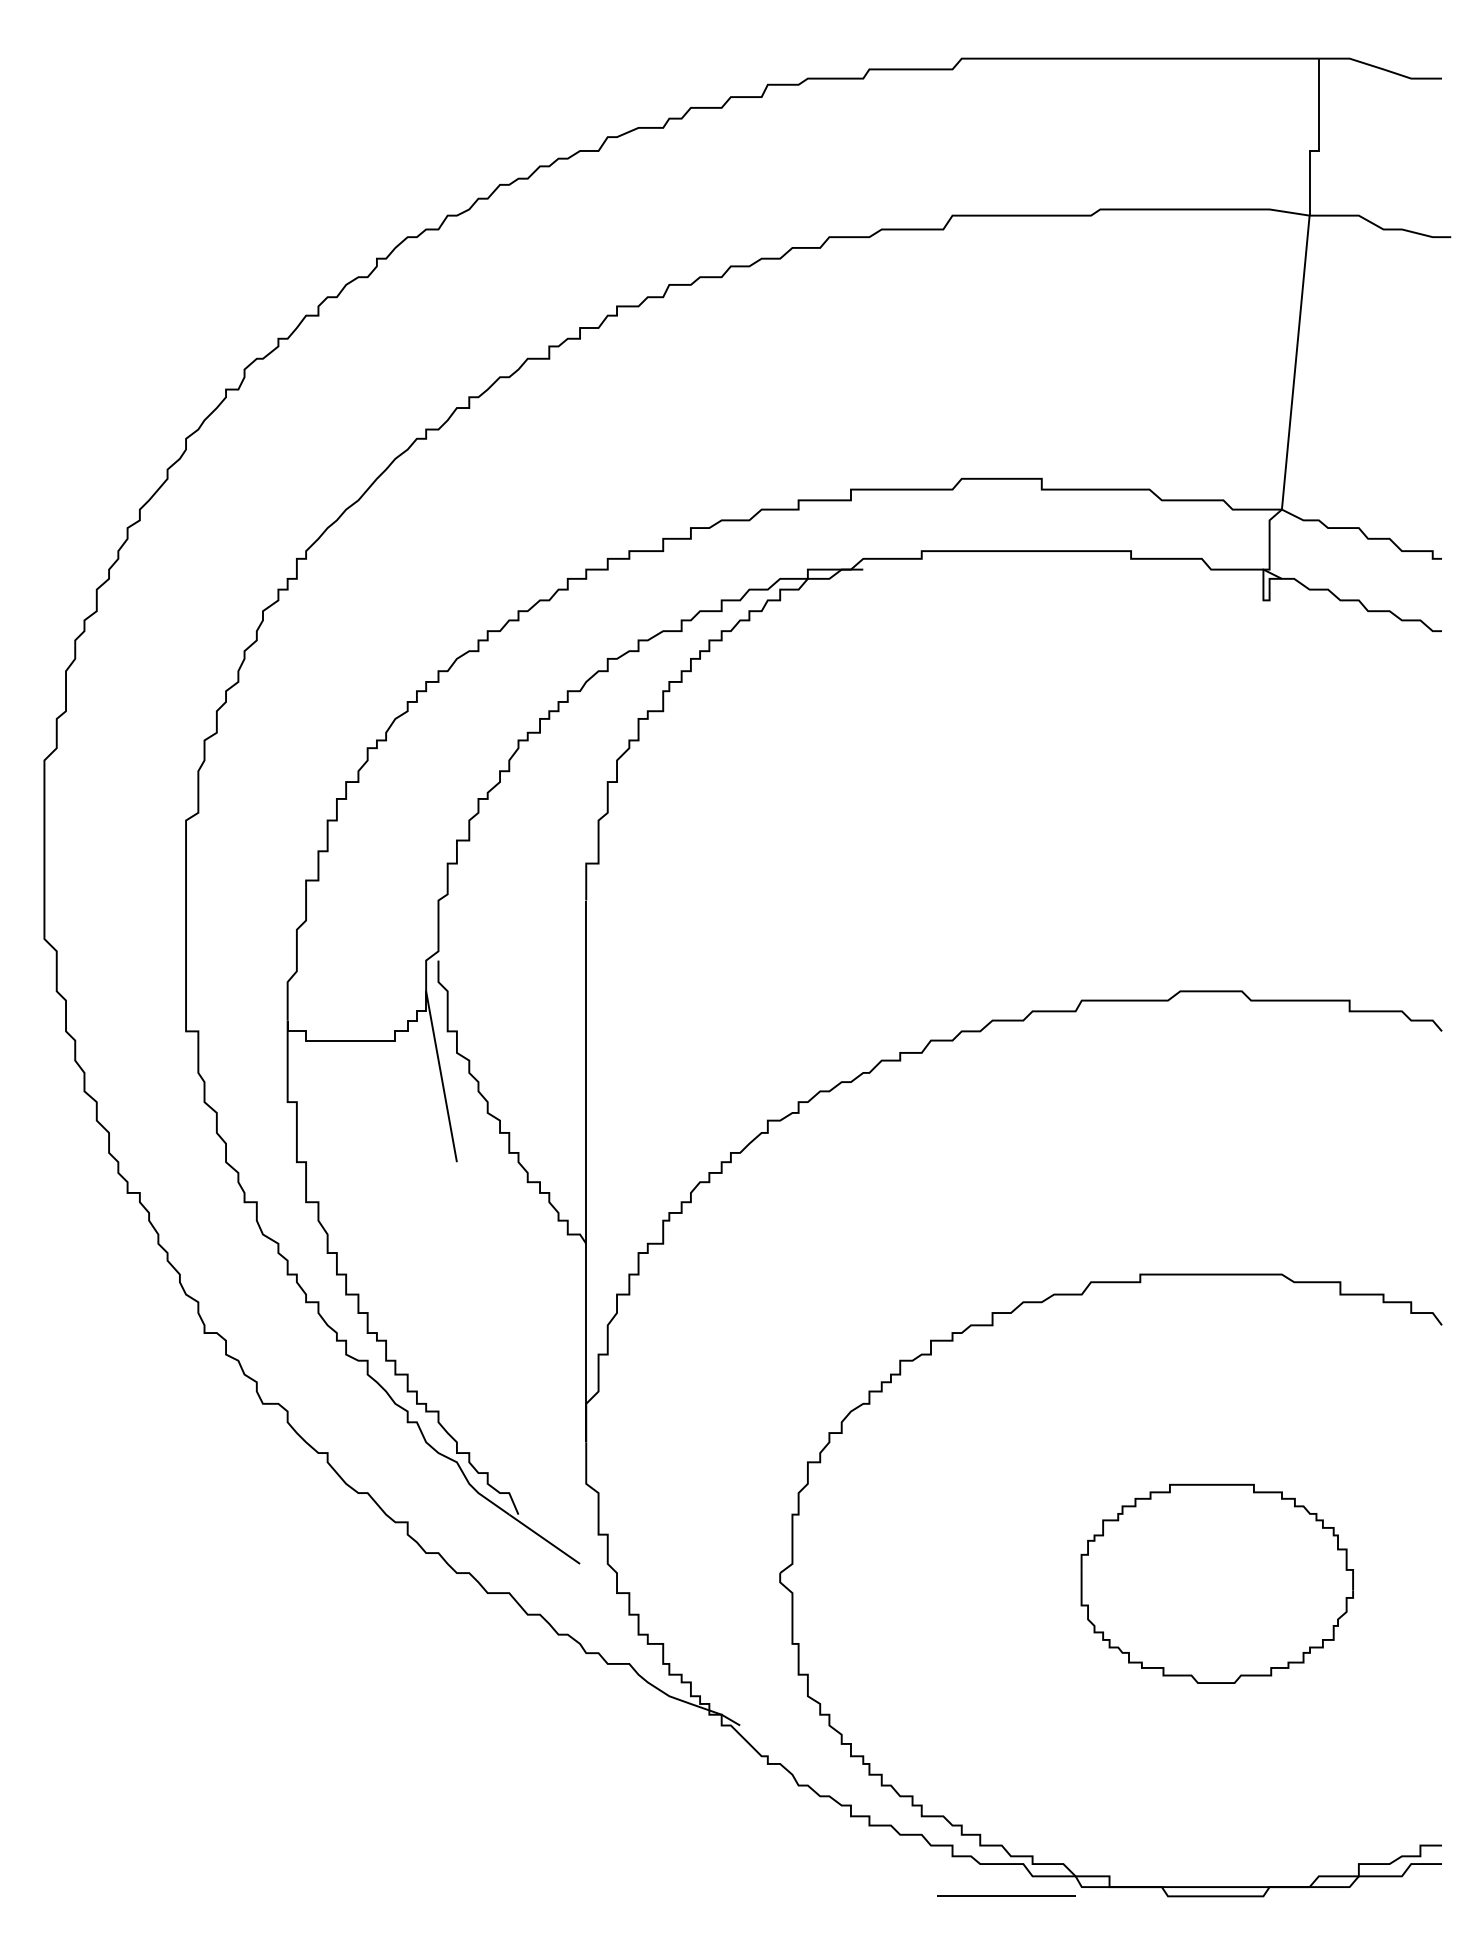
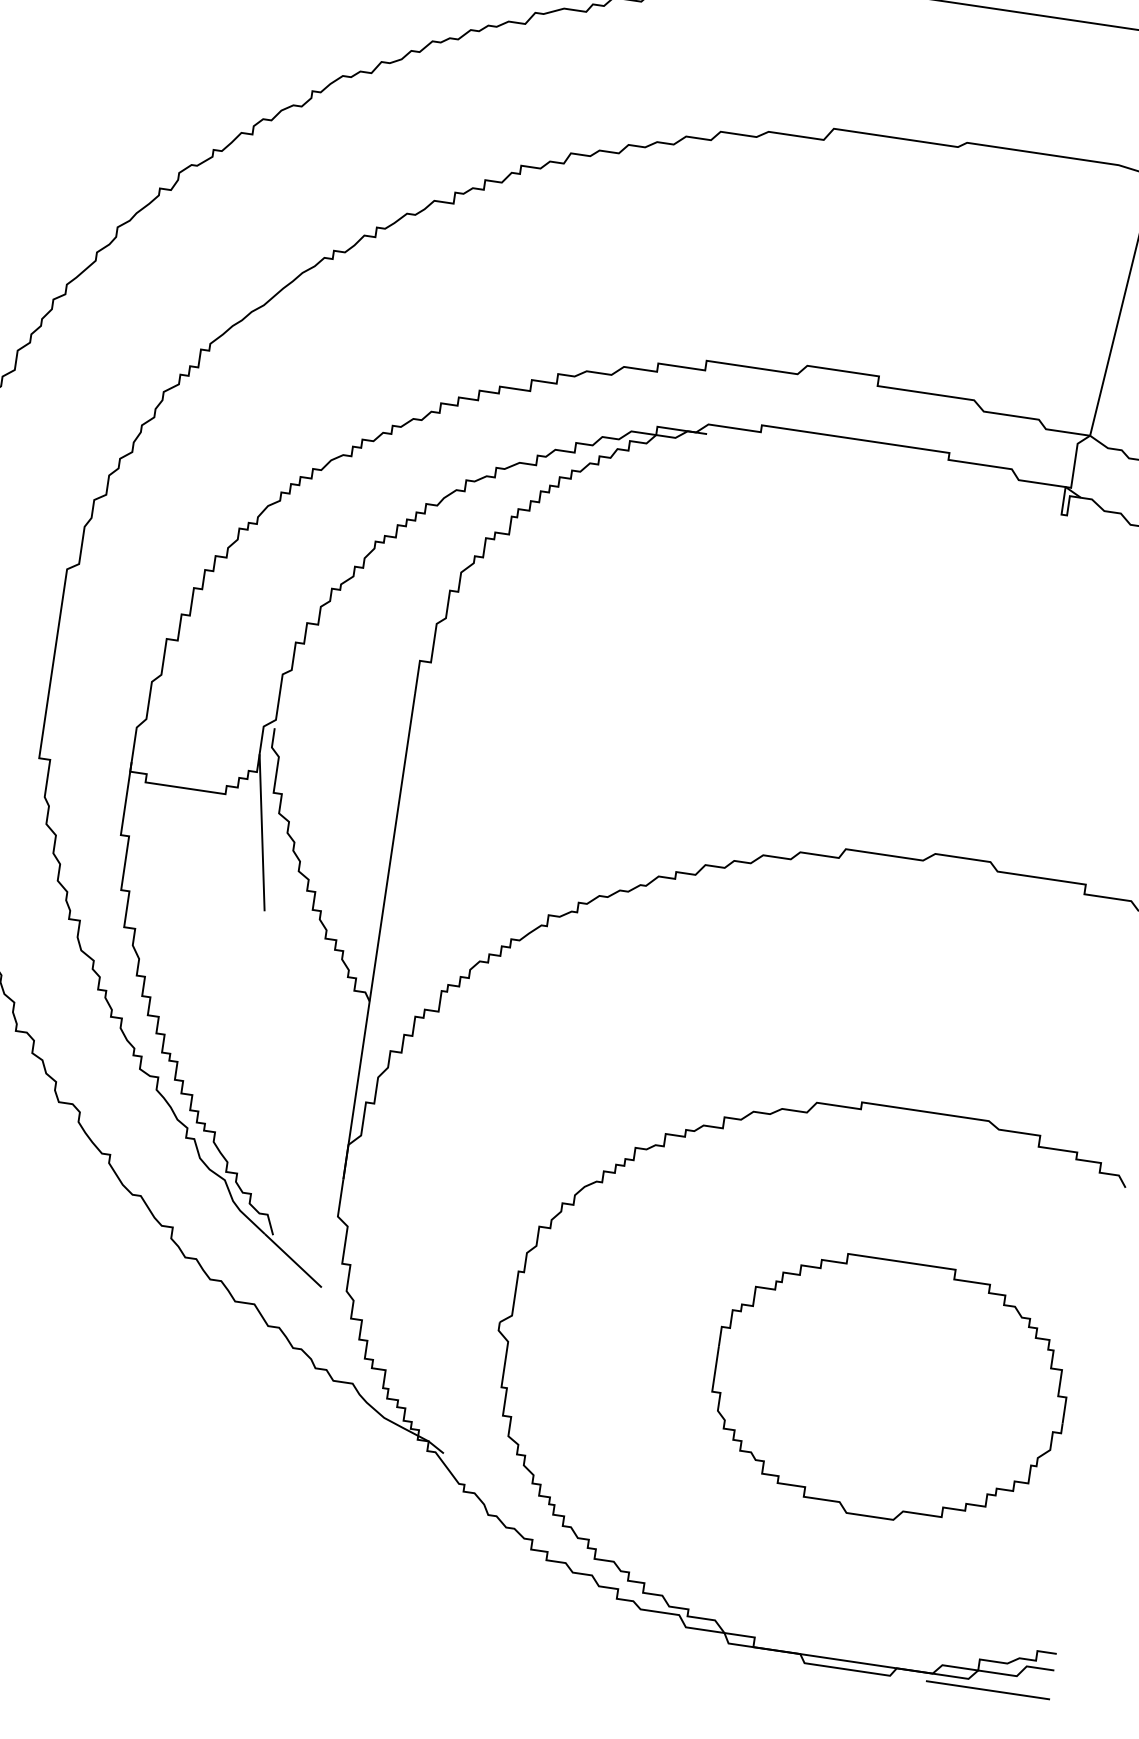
part: (1217, 1583) -> (890, 1389), size x1.43
line: (1006, 1895) -> (987, 1689), moved

